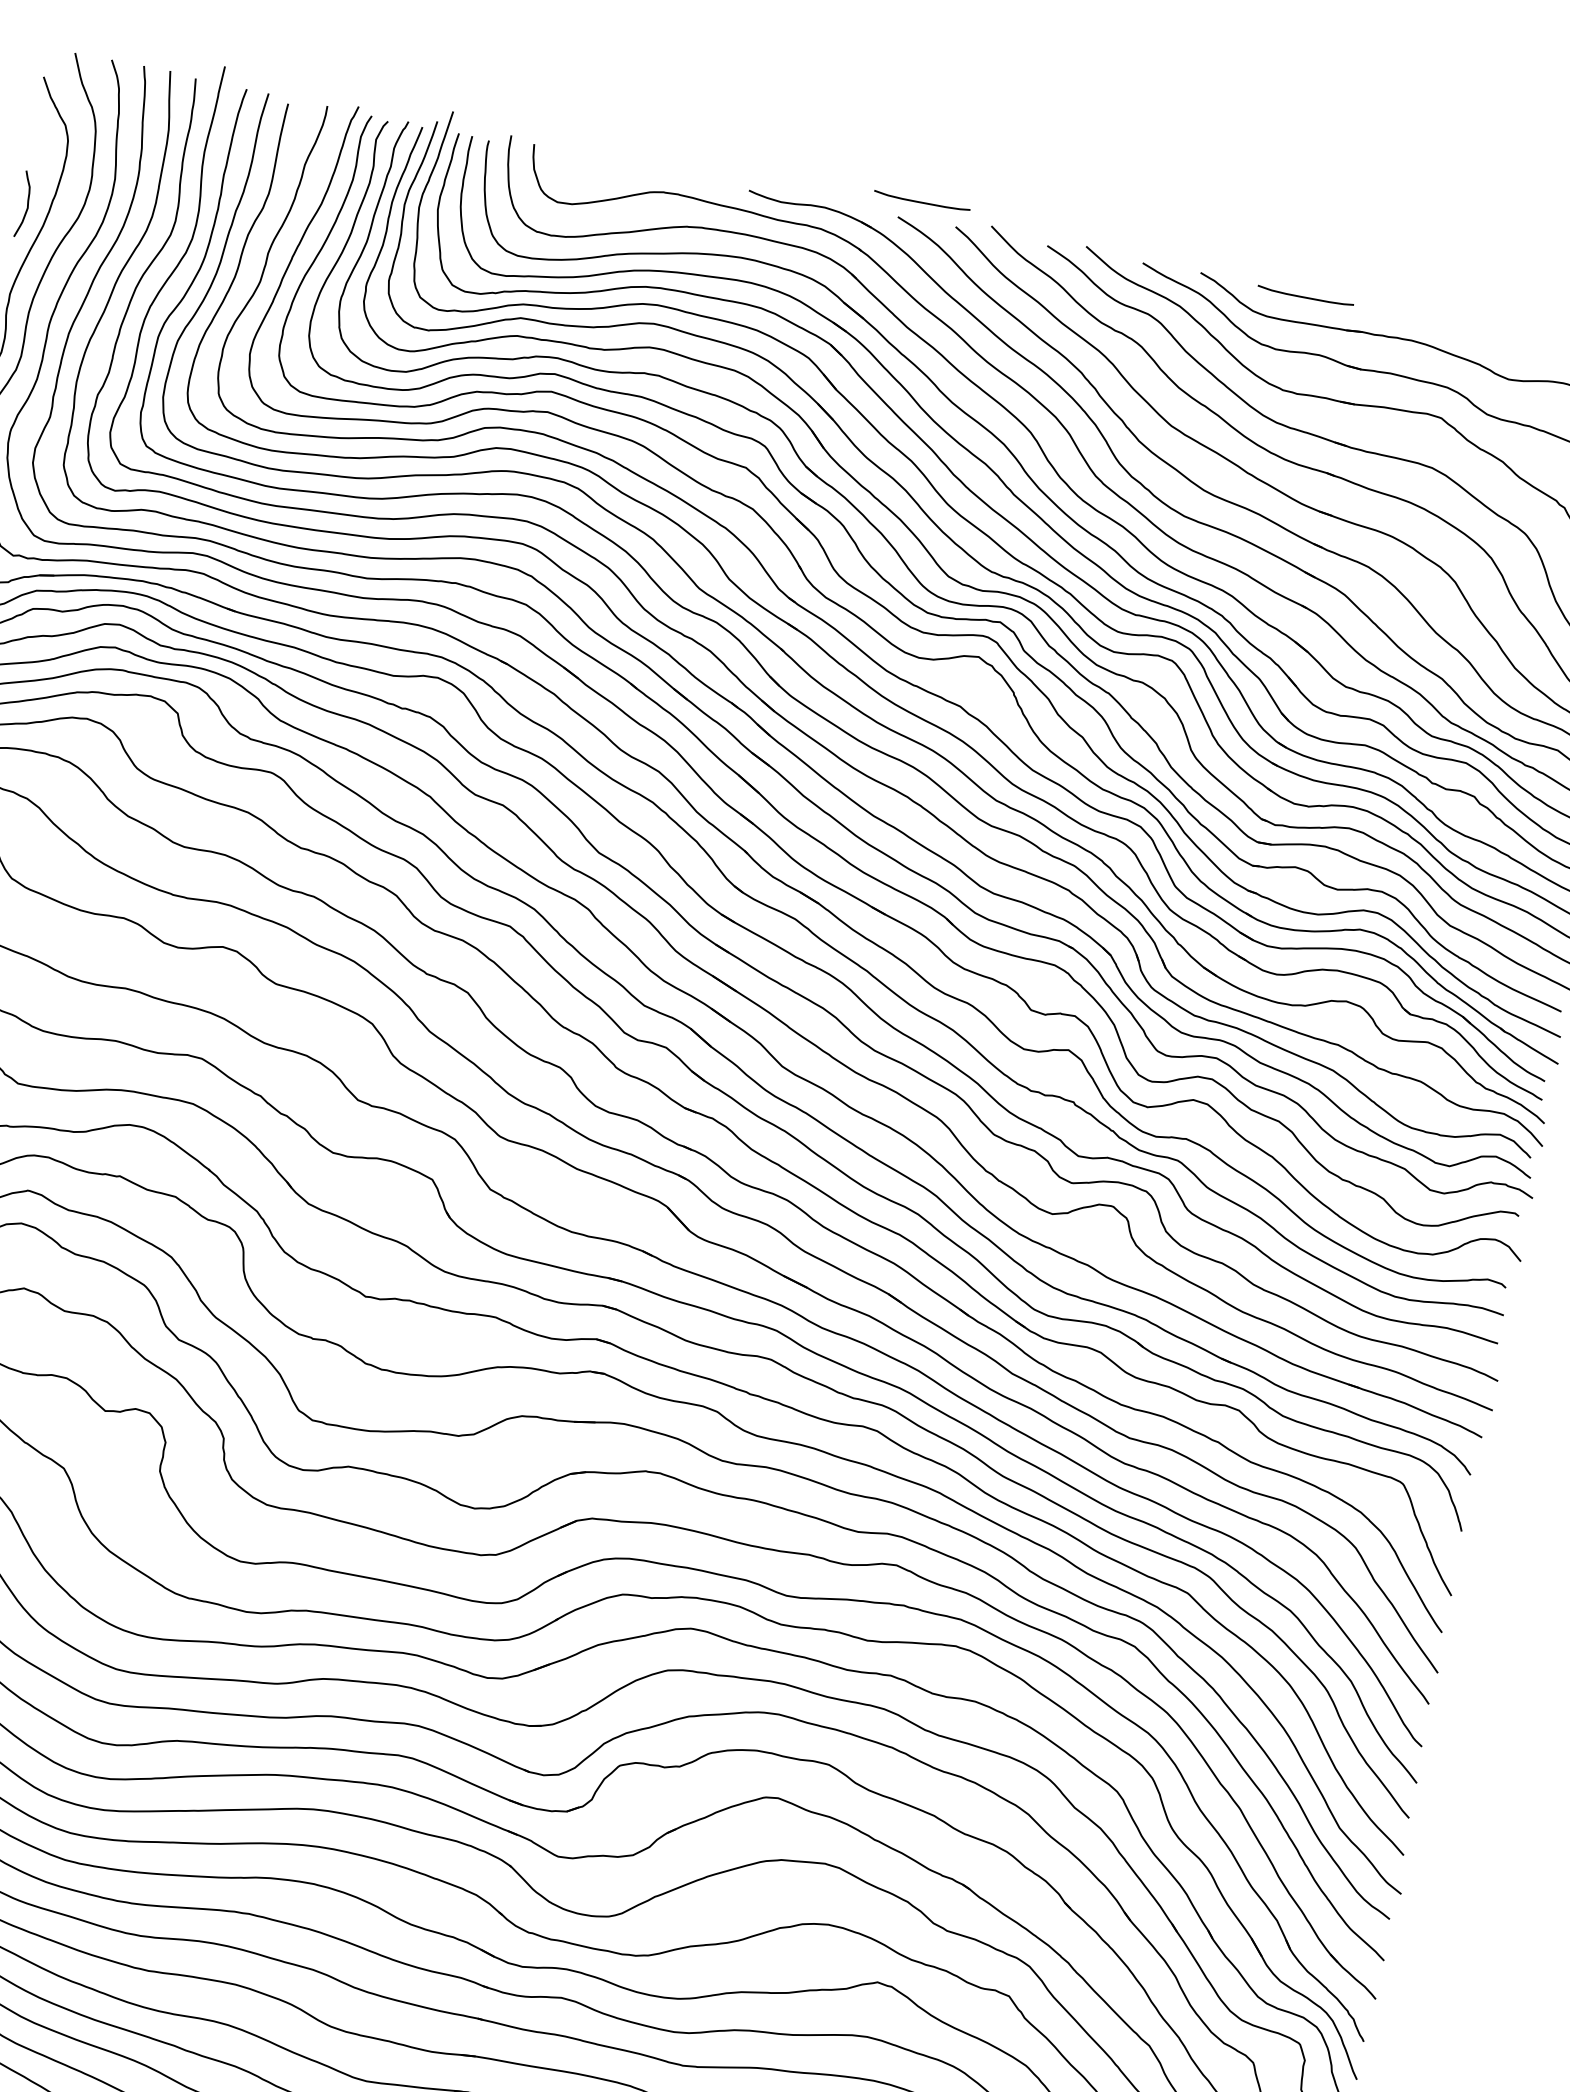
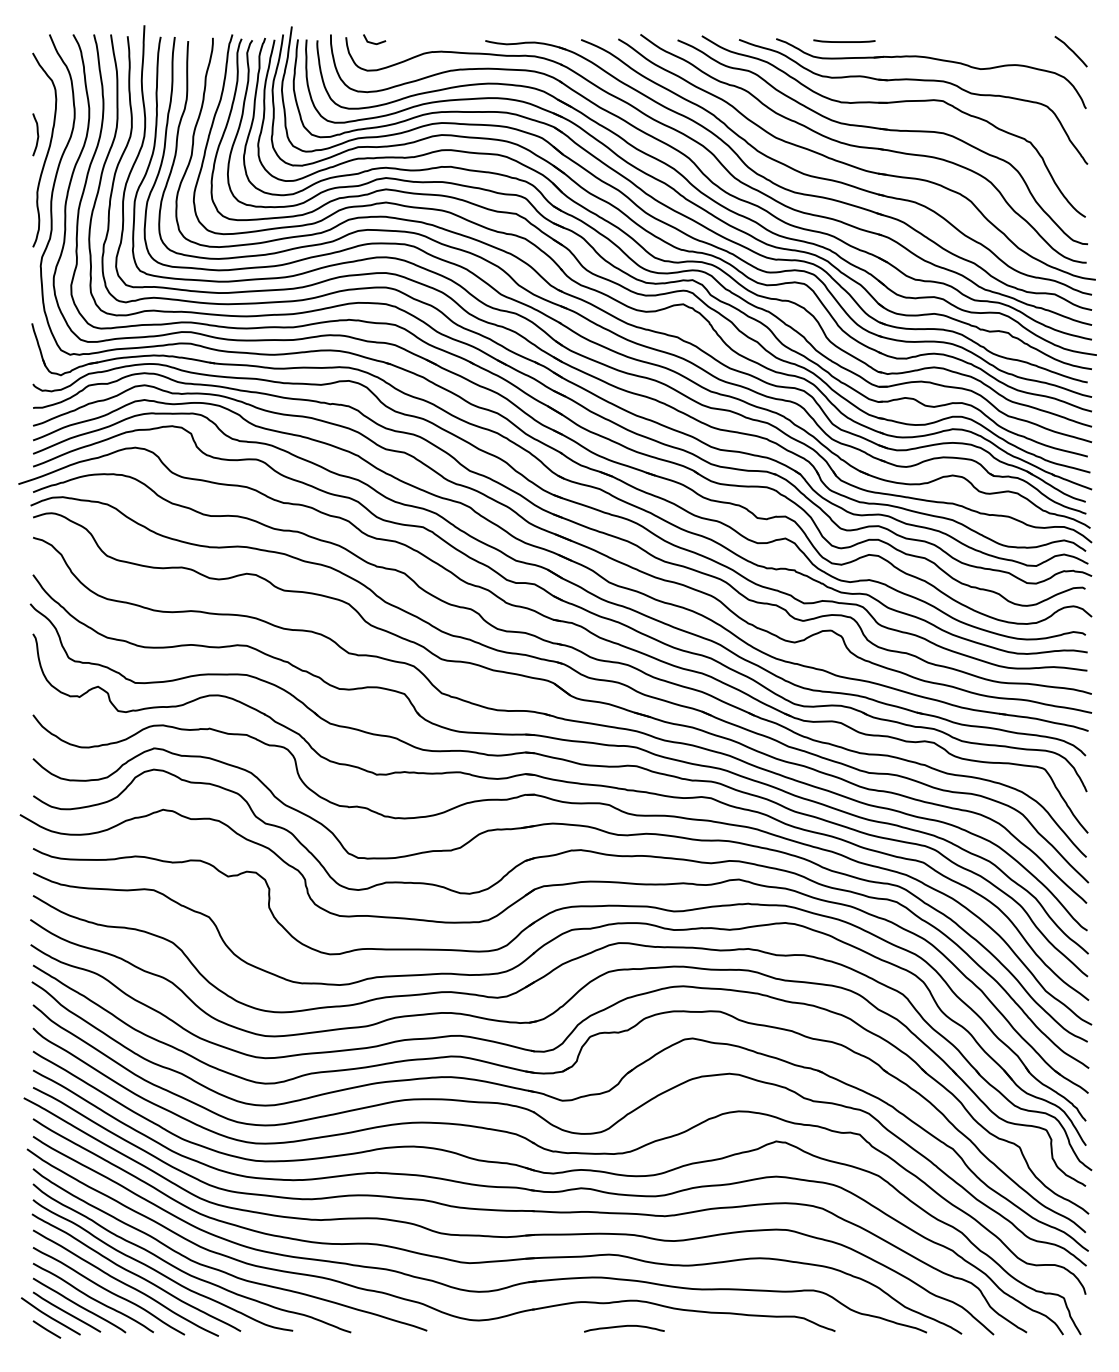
curve: (576, 160) -> (374, 42), added
curve: (922, 201) -> (594, 27), removed

